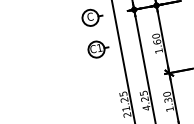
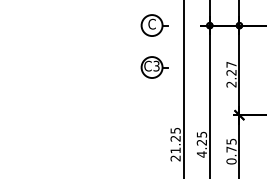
text: (157, 43) -> (231, 74), 1.60 -> 2.27
text: (99, 47) -> (156, 65), C1 -> C3
text: (168, 101) -> (231, 151), 1.30 -> 0.75

